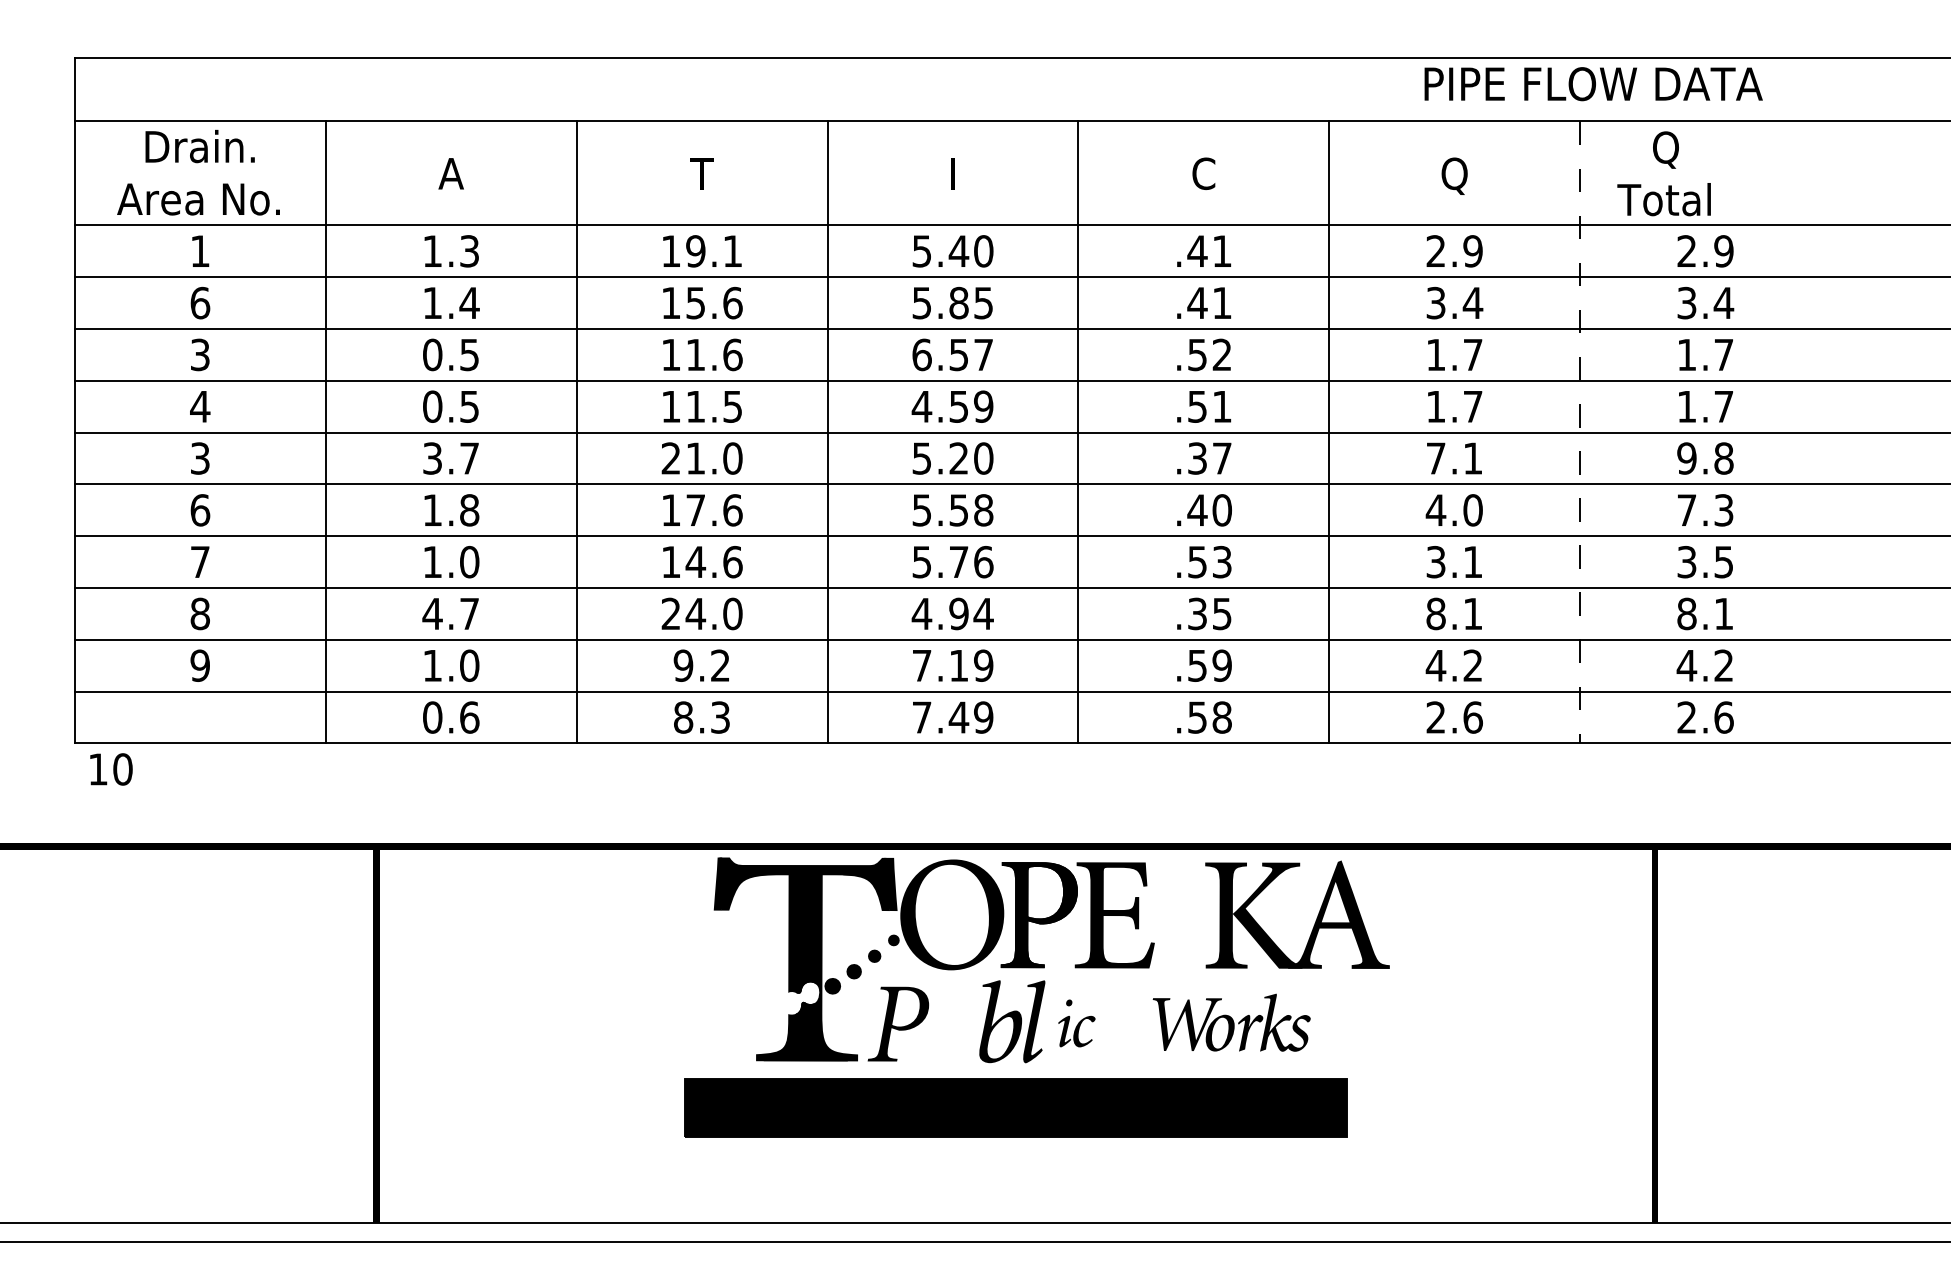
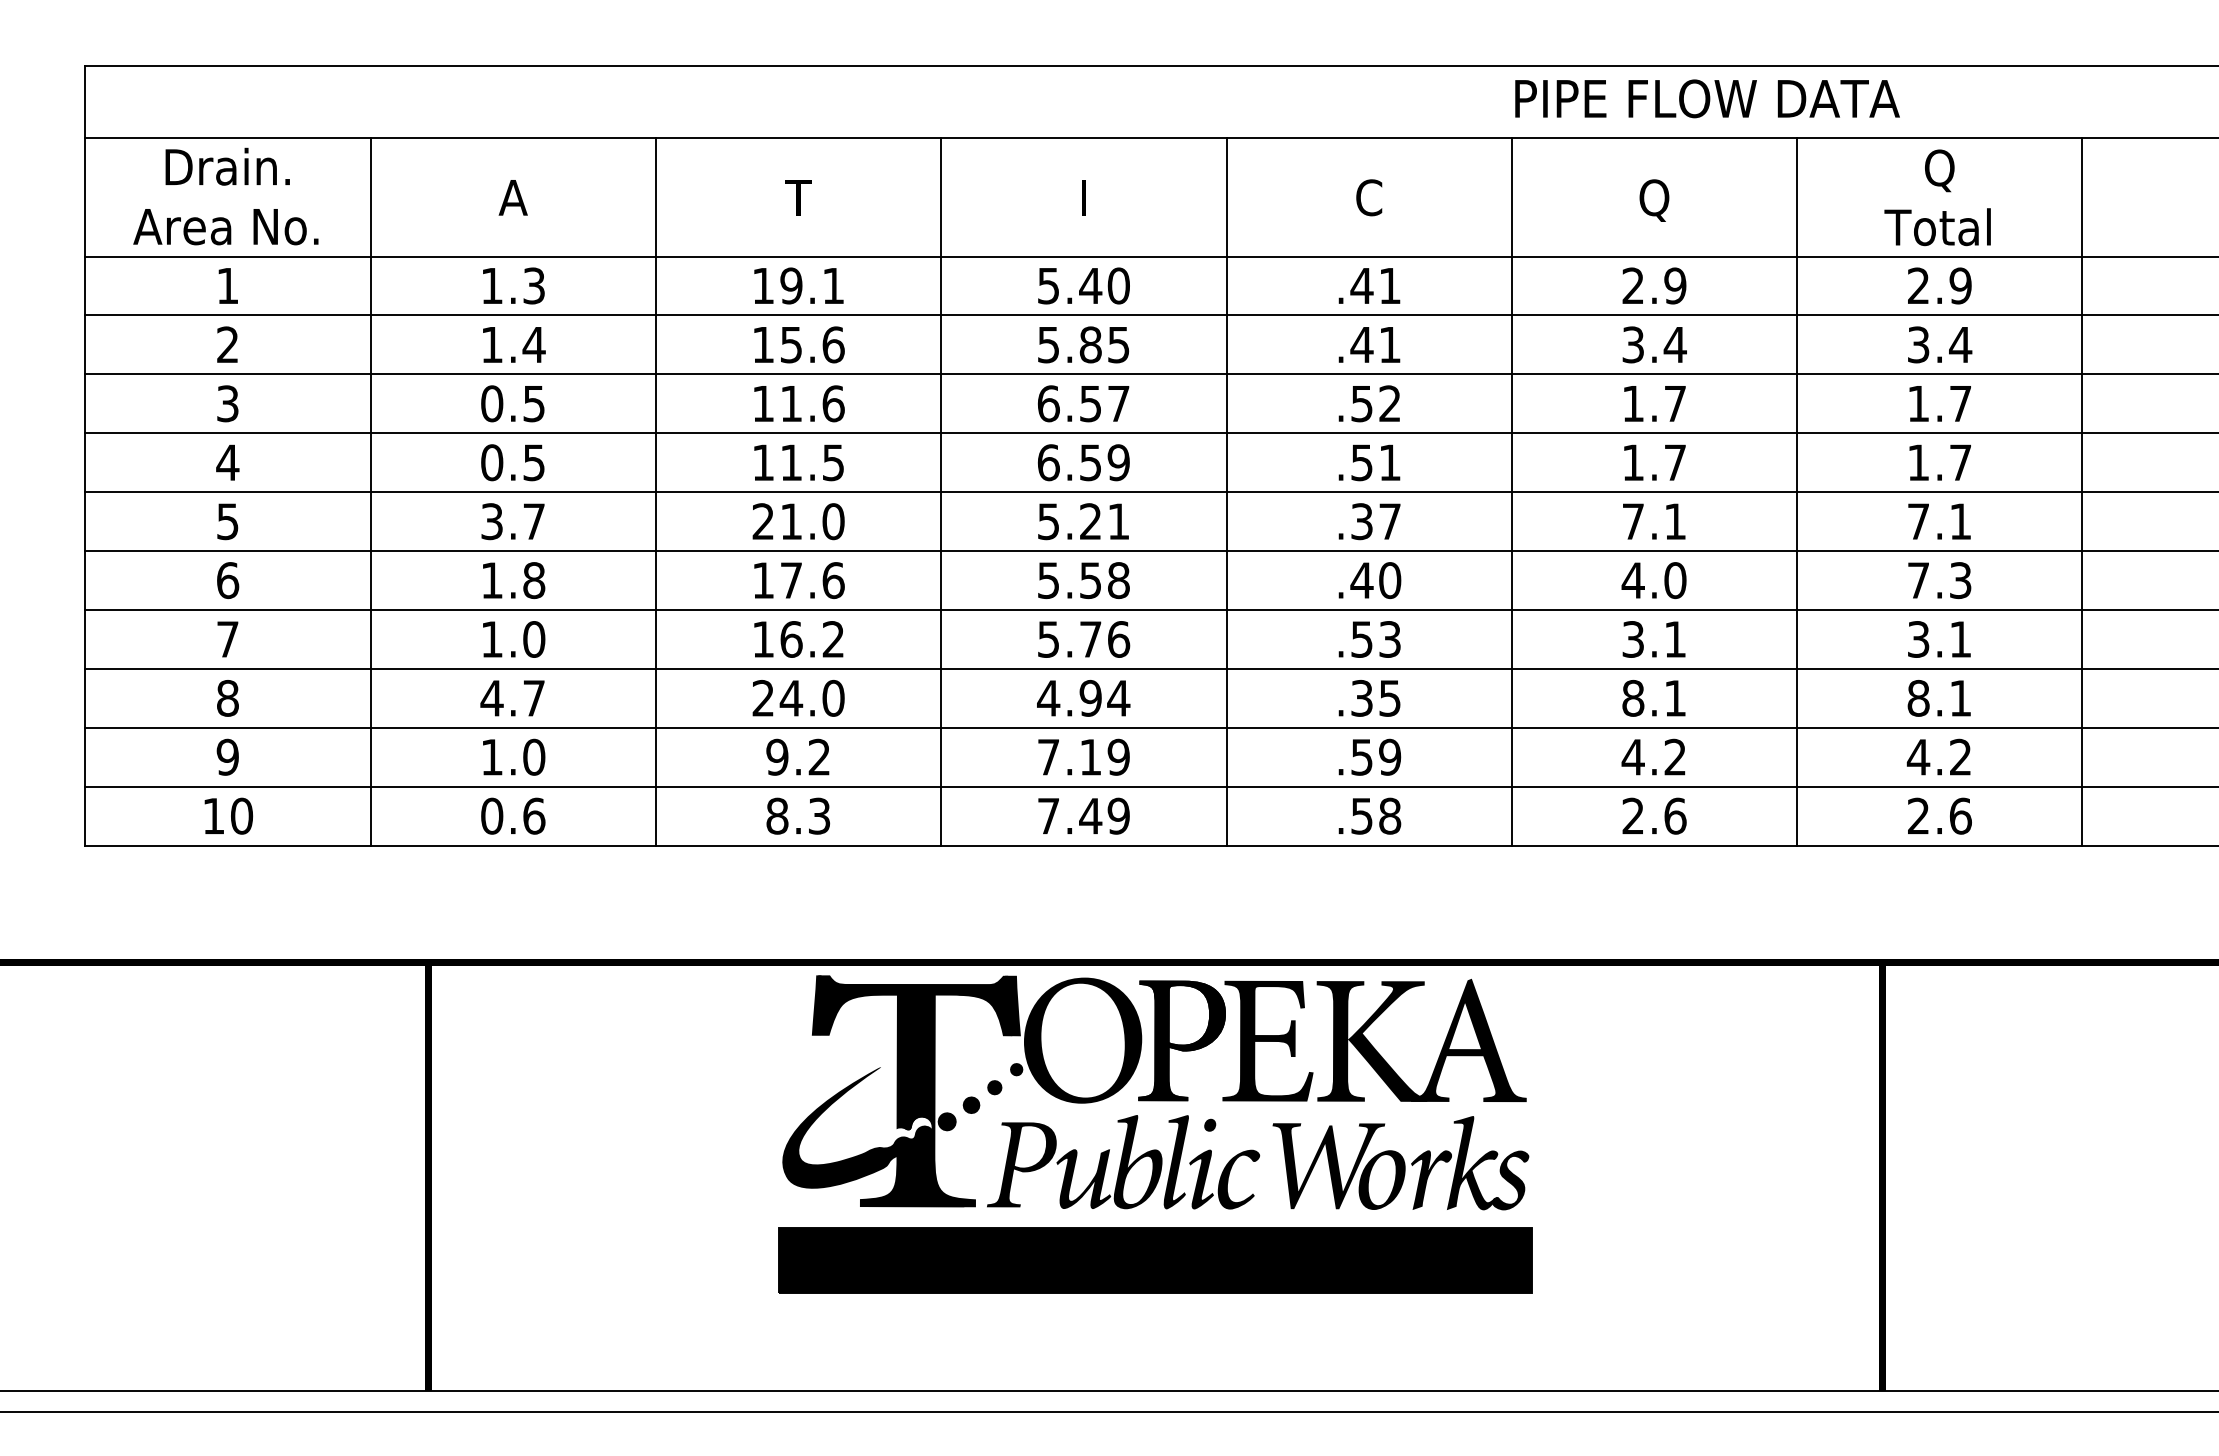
text: (1593, 83) -> (1707, 98), moved
text: (1663, 173) -> (1937, 197), moved
text: (200, 302) -> (228, 344), 6 -> 2
text: (921, 406) -> (1048, 462), 4.59 -> 6.59
line: (1580, 432) -> (1797, 491), dashed -> solid
line: (1831, 432) -> (2082, 491), added
text: (199, 458) -> (227, 521), 3 -> 5
text: (983, 458) -> (1118, 521), 5.20 -> 5.21
text: (1705, 458) -> (1939, 521), 9.8 -> 7.1
text: (713, 562) -> (811, 639), 14.6 -> 16.2
text: (1723, 562) -> (1960, 639), 3.5 -> 3.1
text: (111, 768) -> (228, 815), moved
part: (1315, 920) -> (1442, 1046), moved
fill: (754, 991) -> (858, 1127), added
part: (1076, 1022) -> (1224, 1163), size x1.67
part: (1231, 1022) -> (1400, 1163), size x1.43
fill: (952, 1037) -> (1083, 1179), added

